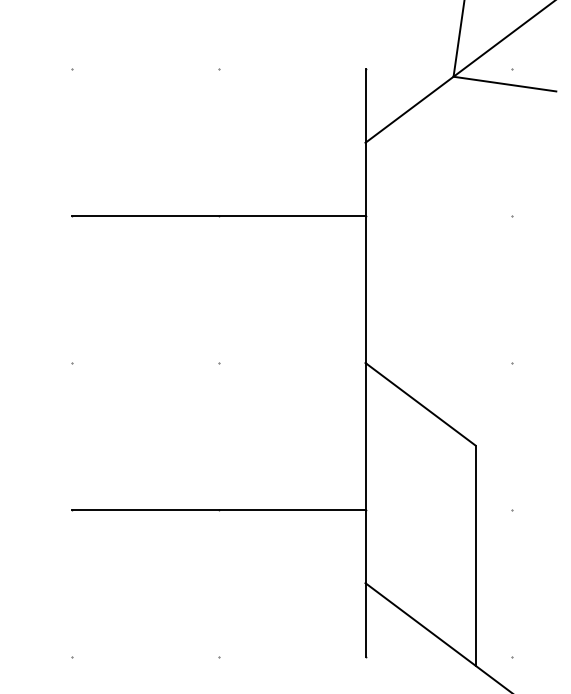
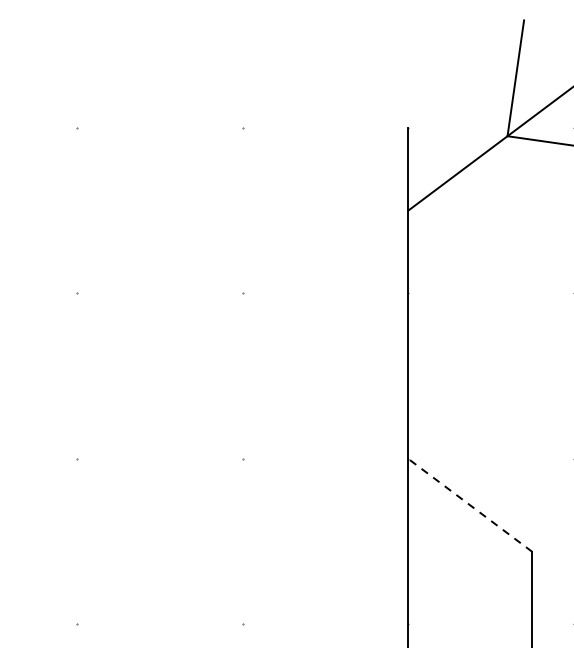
line: (218, 216) -> (242, 293), removed
line: (420, 404) -> (470, 505), solid -> dashed
line: (218, 509) -> (242, 623), removed

